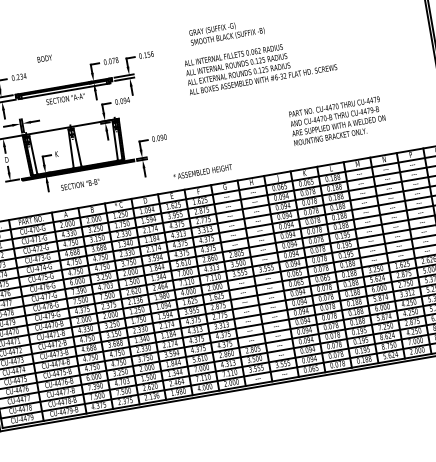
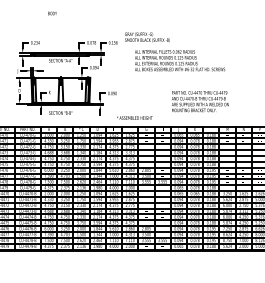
text: (227, 32) -> (147, 37), moved
text: (44, 58) -> (52, 13), moved
text: (338, 120) -> (200, 101), moved

